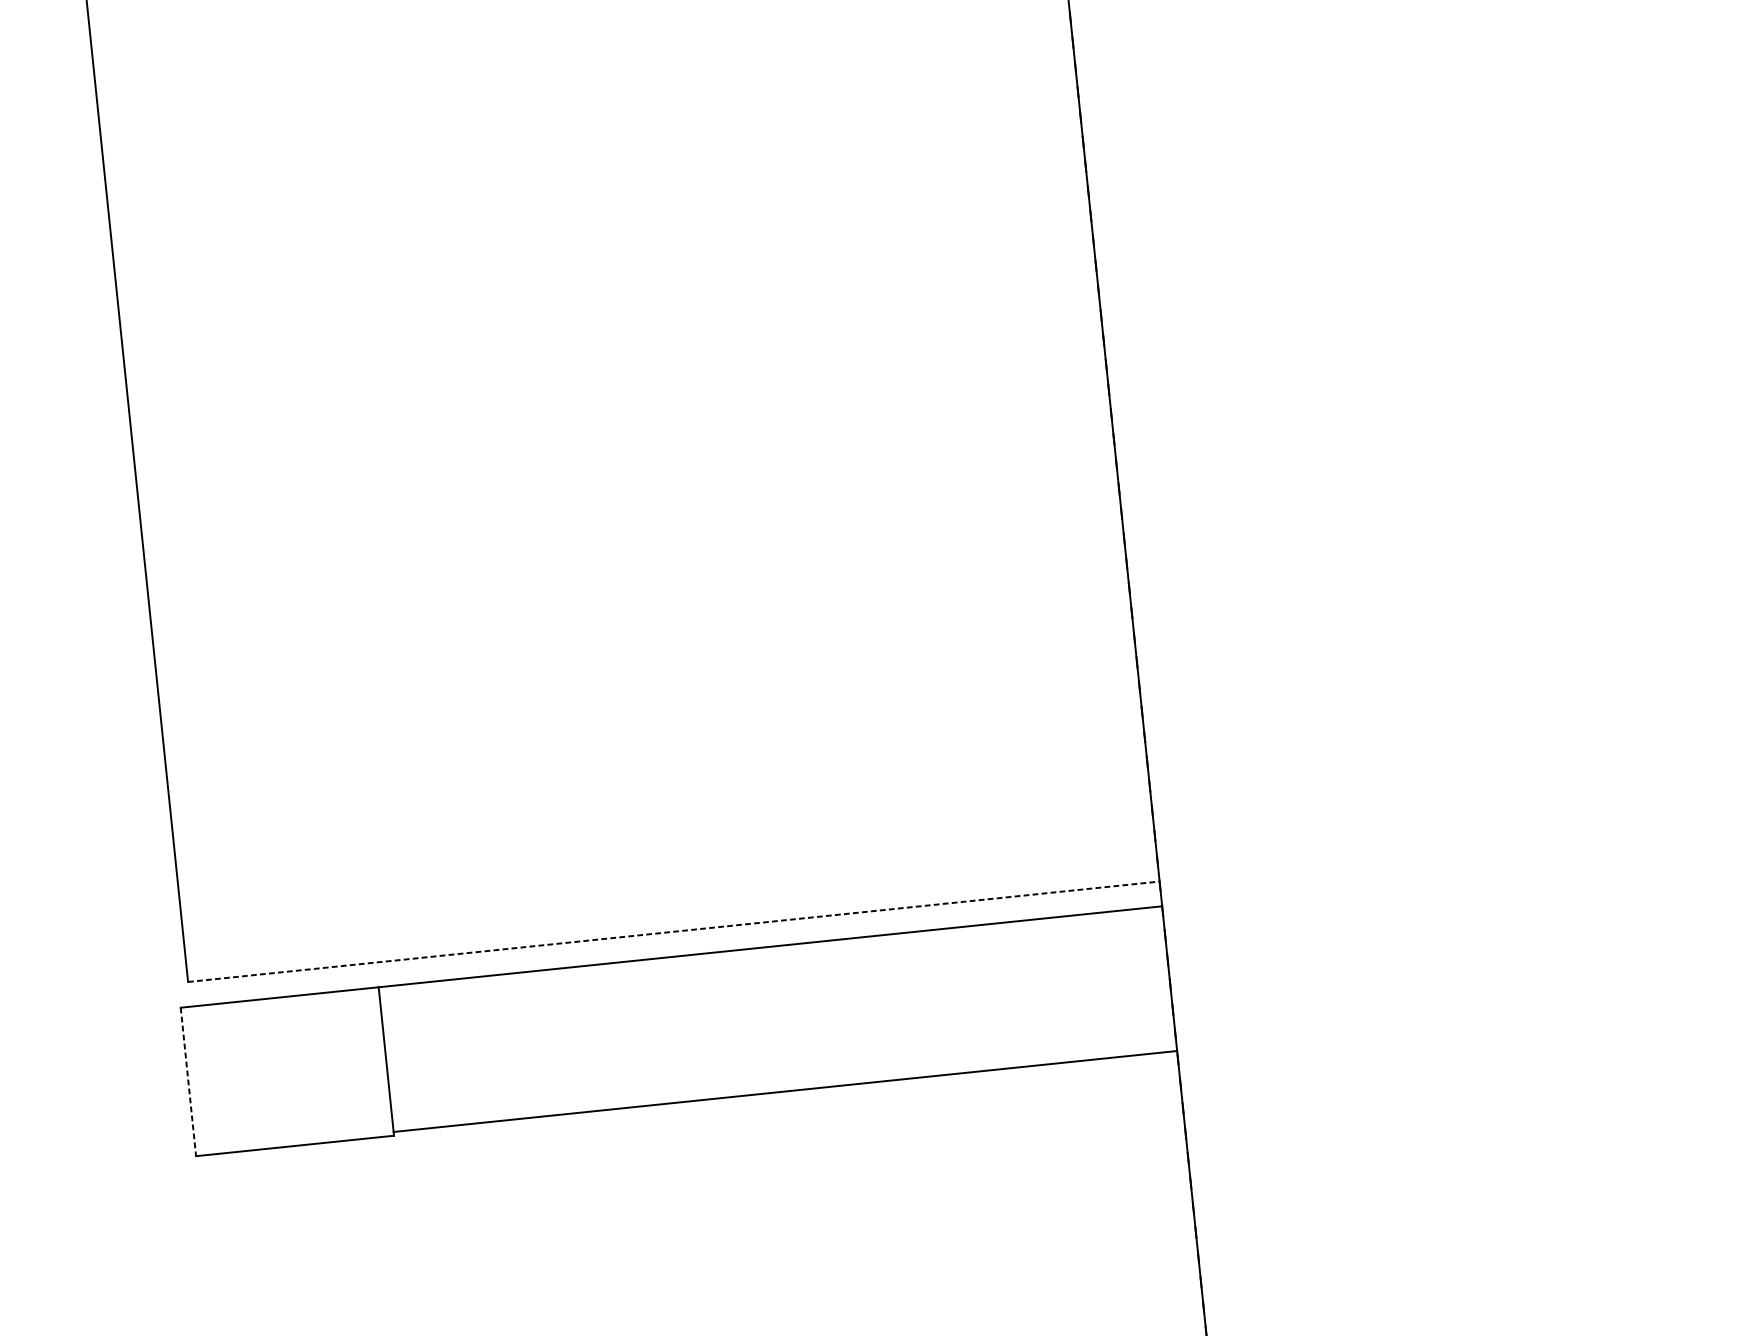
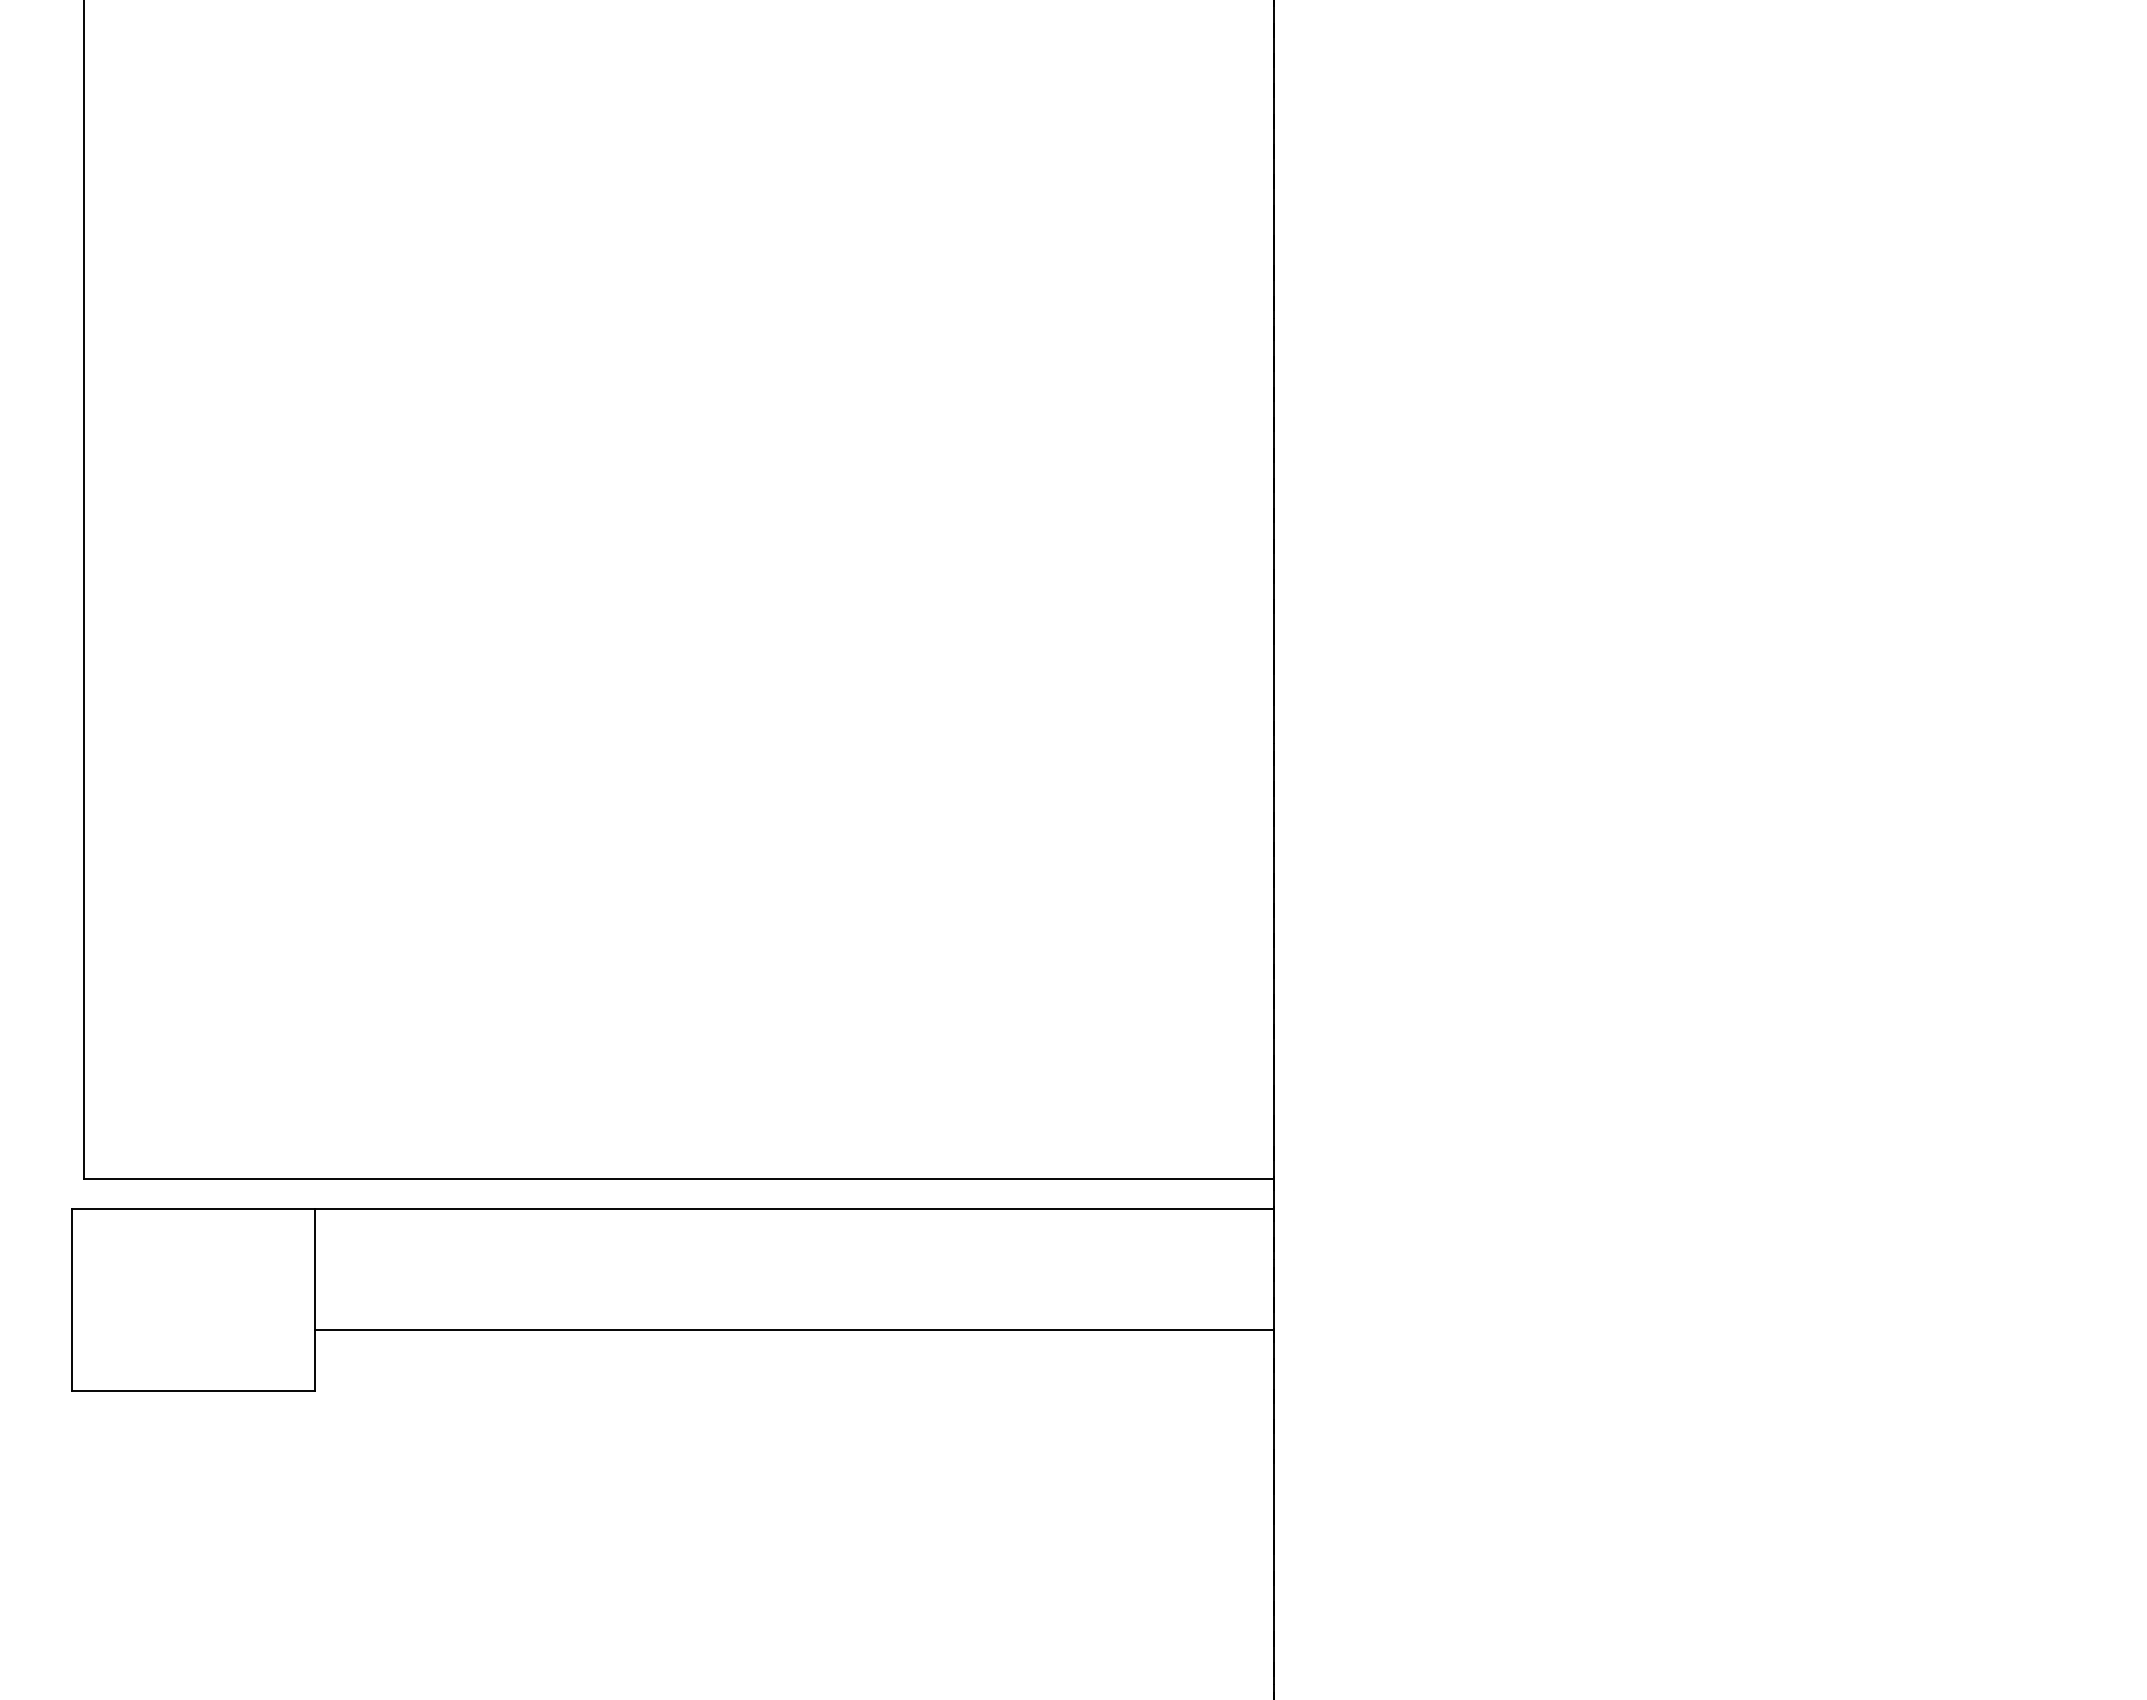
line: (674, 931) -> (679, 1178), dashed -> solid
line: (188, 1081) -> (72, 1299), dashed -> solid
line: (784, 1091) -> (793, 1330), moved

